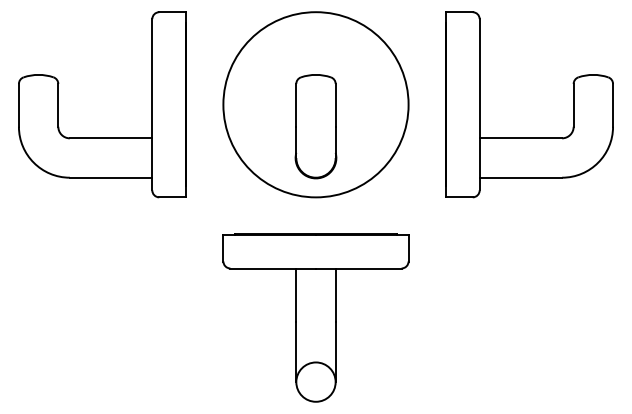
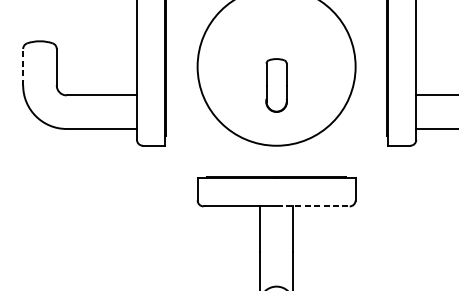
line: (18, 104) -> (22, 66), solid -> dashed
part: (315, 126) -> (276, 85), size x0.6
line: (358, 268) -> (312, 206), solid -> dashed

